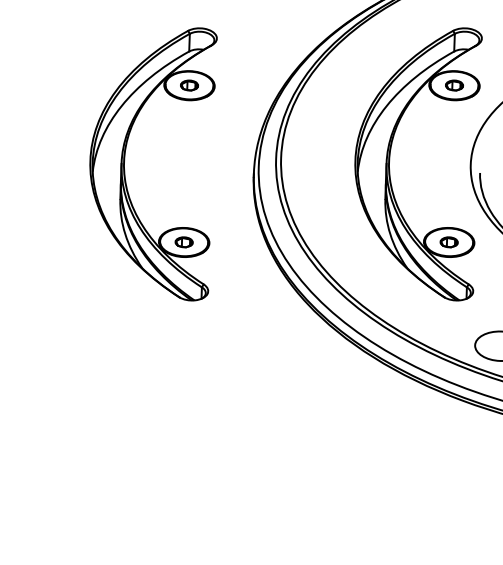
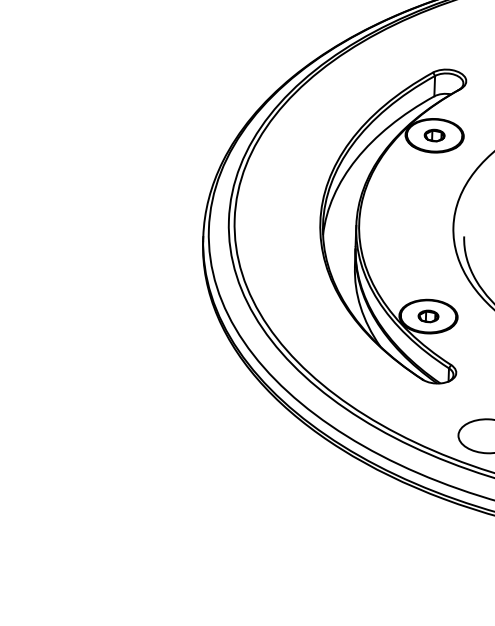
part: (125, 160) -> (55, 222), removed

